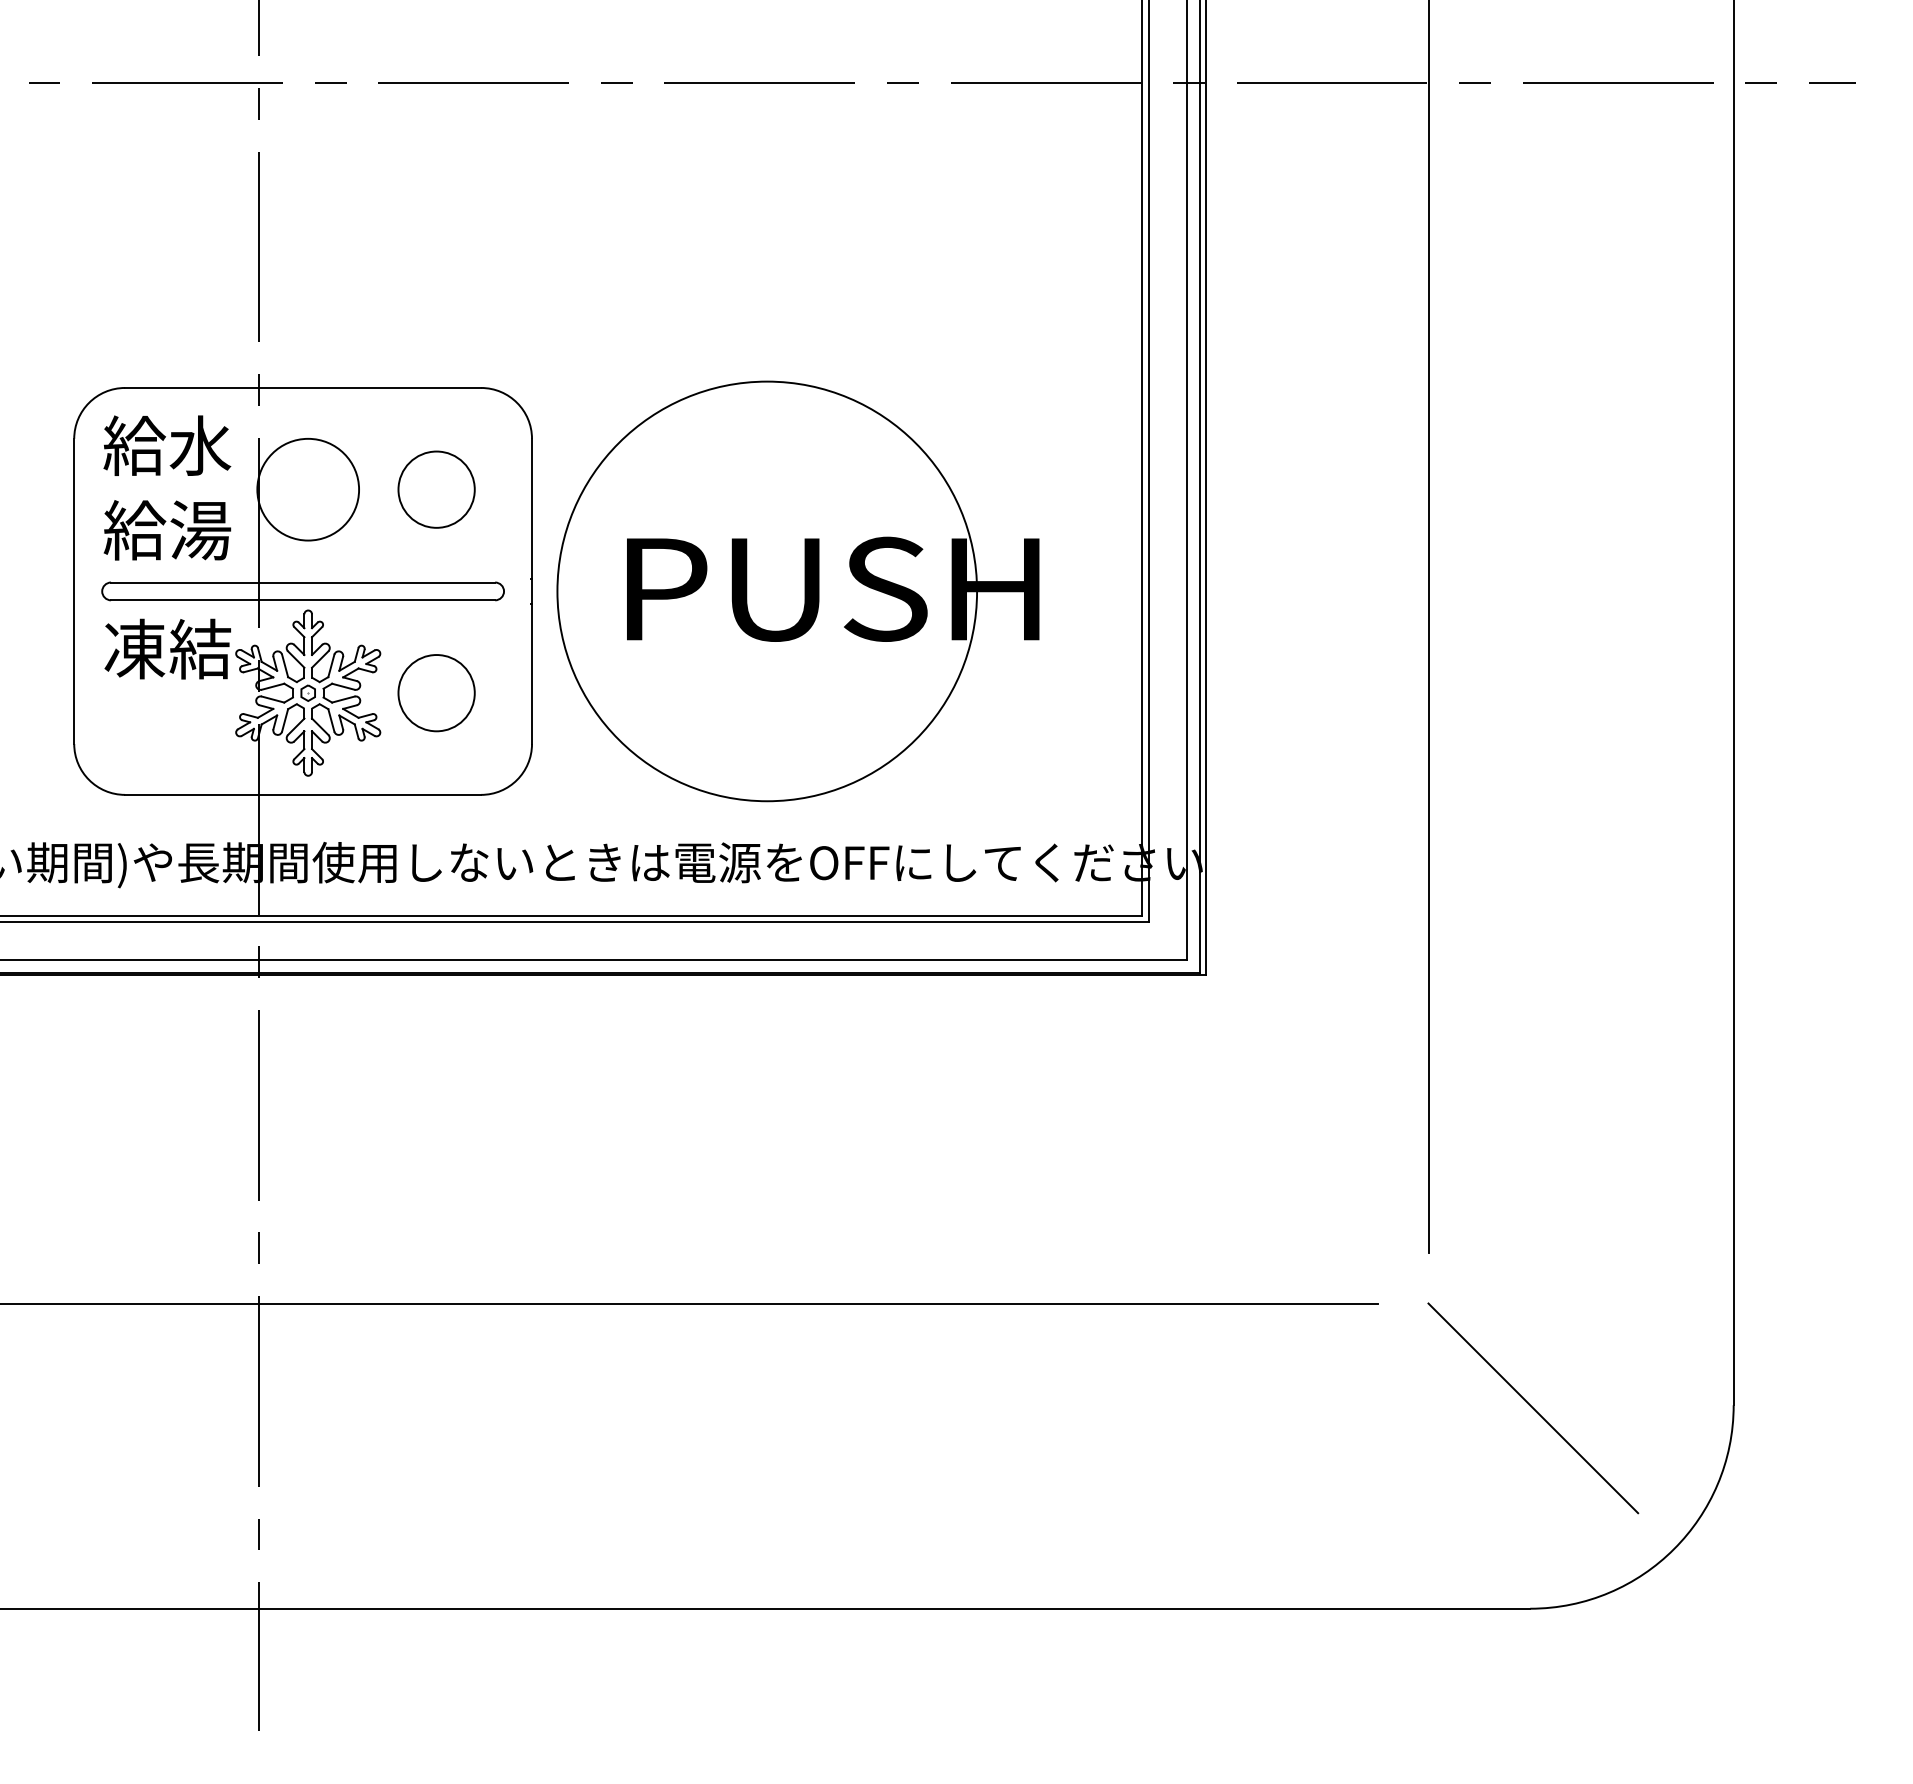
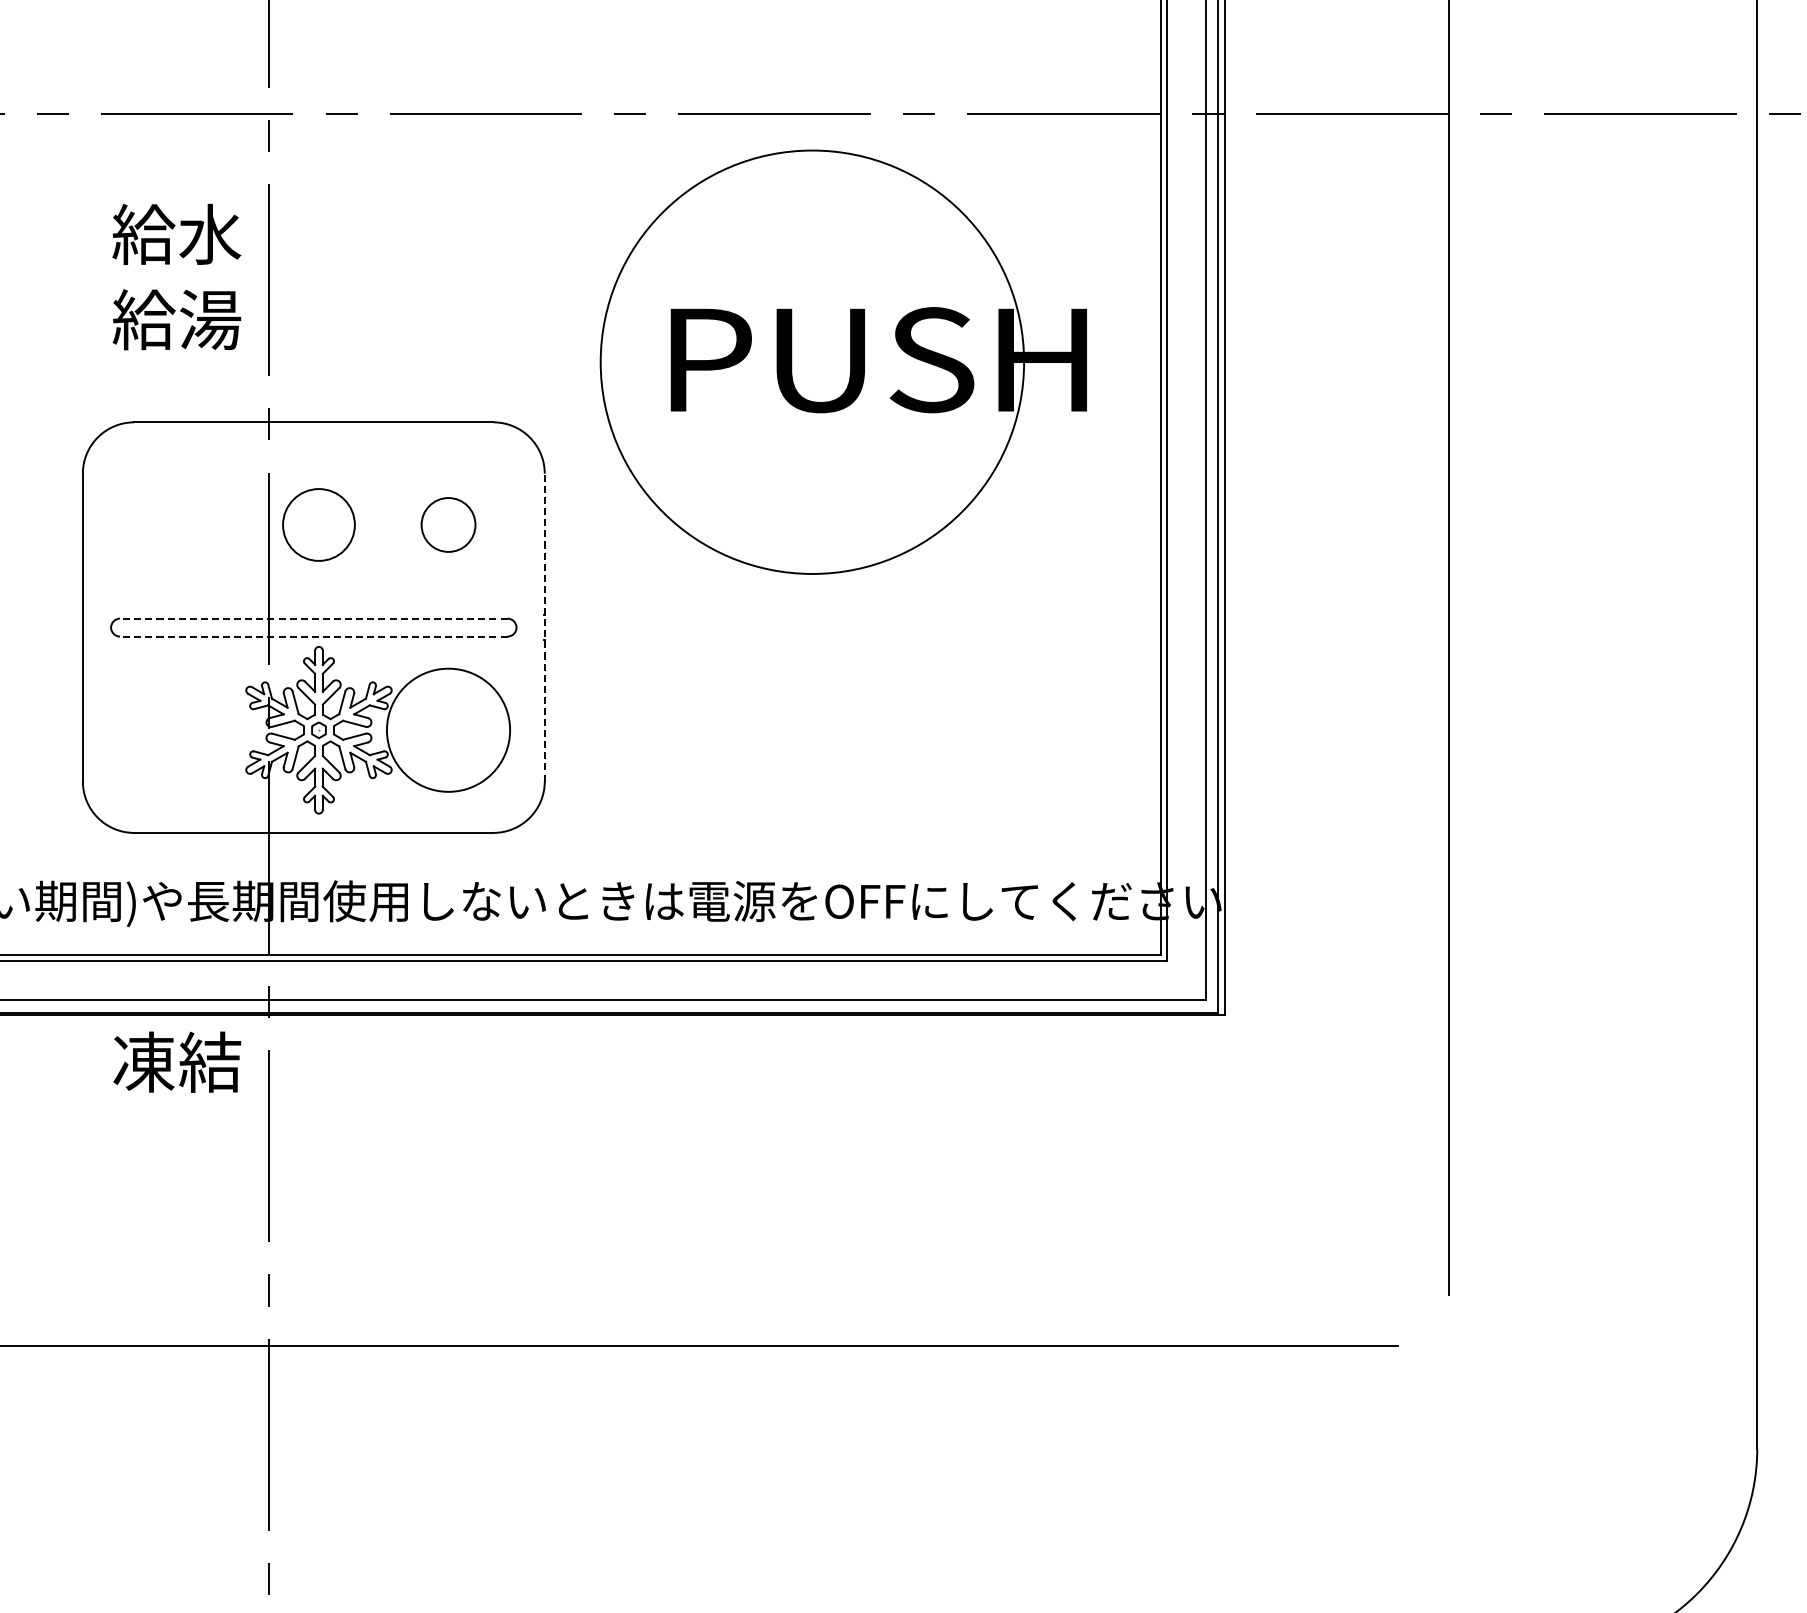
text: (167, 487) -> (176, 276), moved
circle: (308, 489) -> (319, 524), size x0.7
circle: (436, 489) -> (448, 524), size x0.7
line: (302, 582) -> (313, 618), solid -> dashed
line: (532, 591) -> (545, 627), solid -> dashed
part: (797, 591) -> (842, 362), moved
line: (302, 600) -> (313, 636), solid -> dashed
text: (167, 648) -> (176, 1061), moved
circle: (436, 693) -> (448, 730), size x1.6
line: (1533, 1408) -> (1555, 1452), removed

